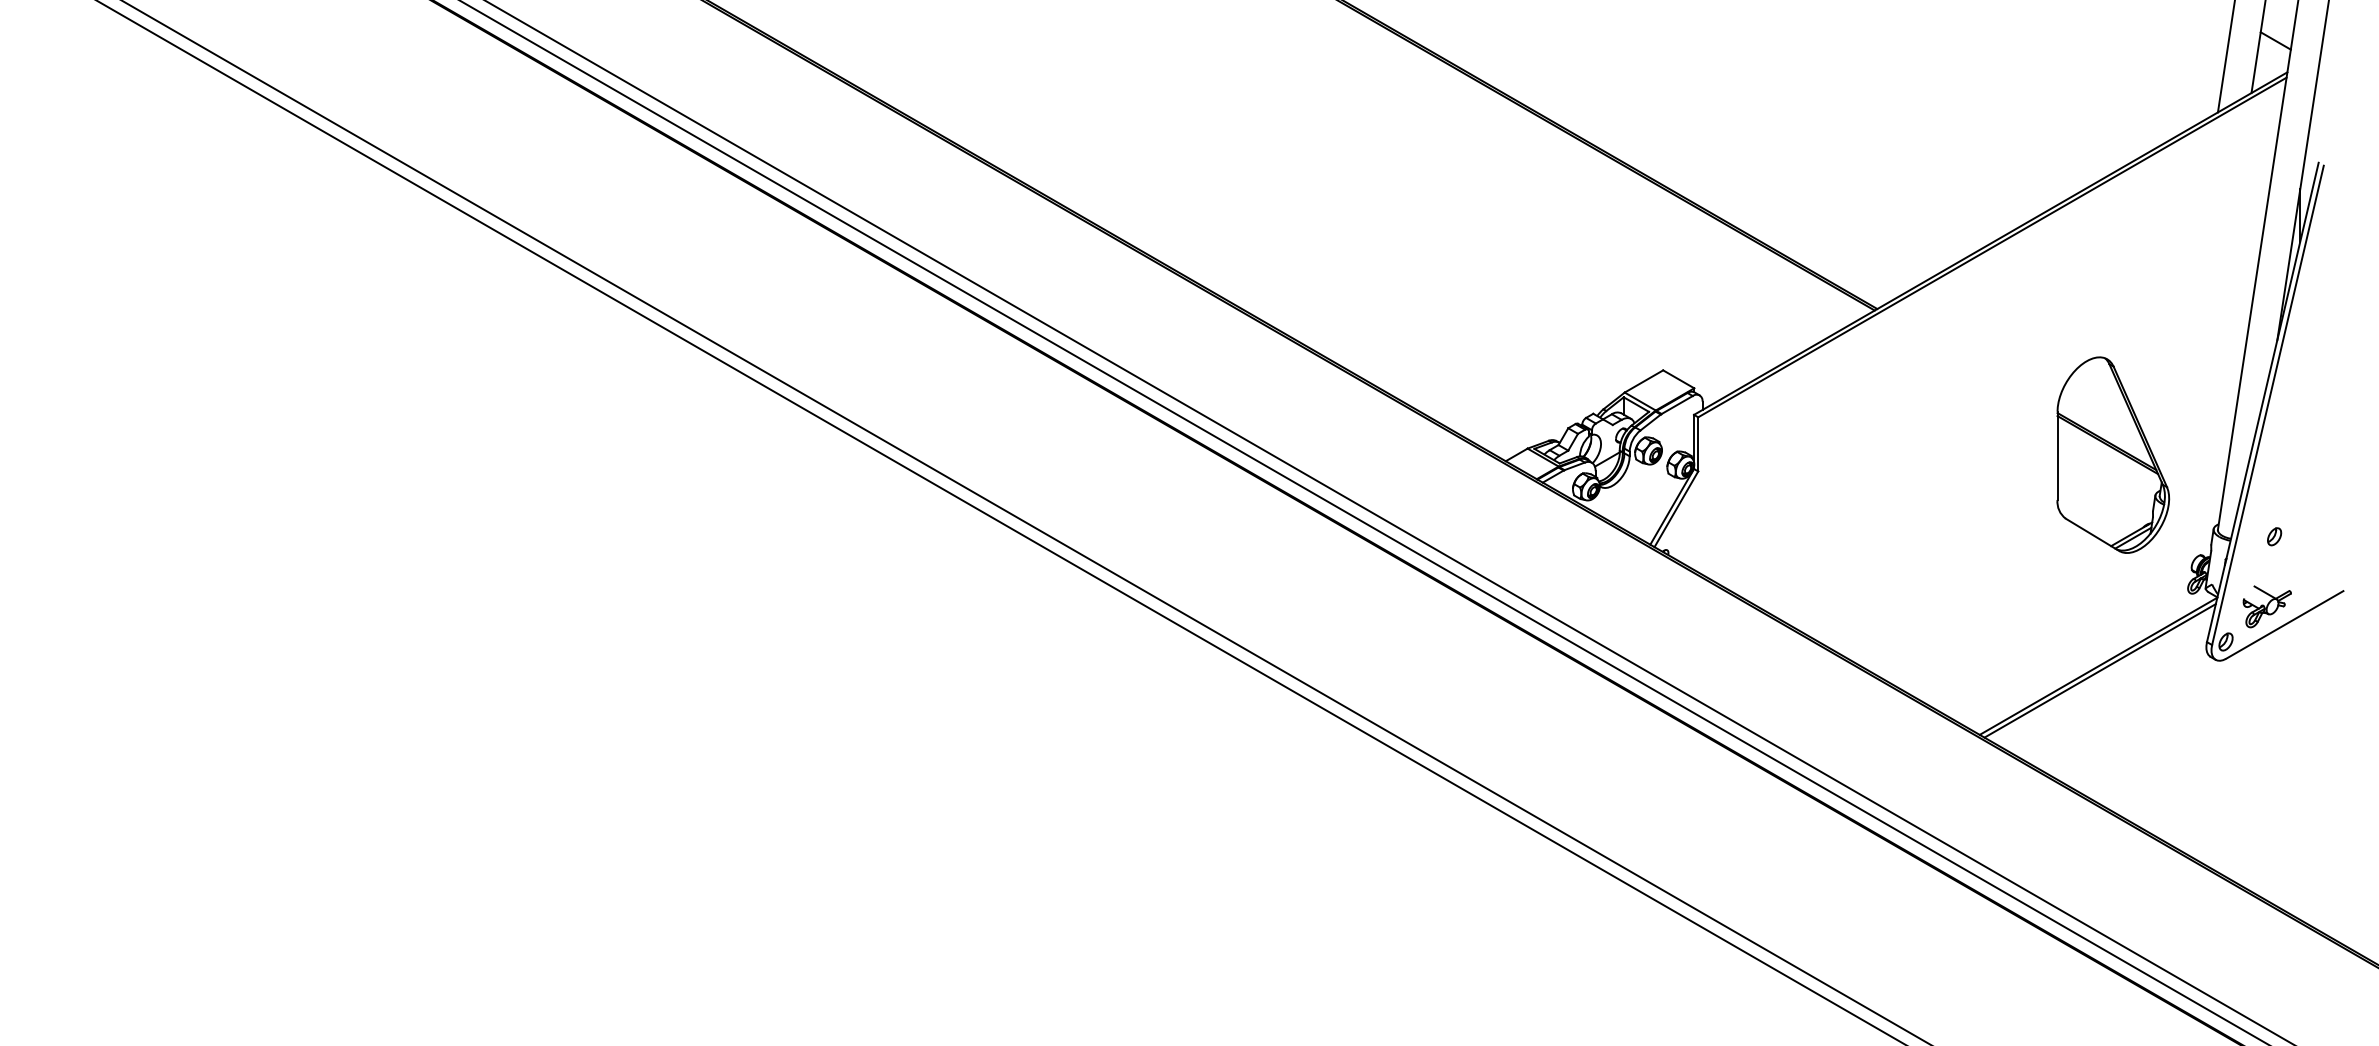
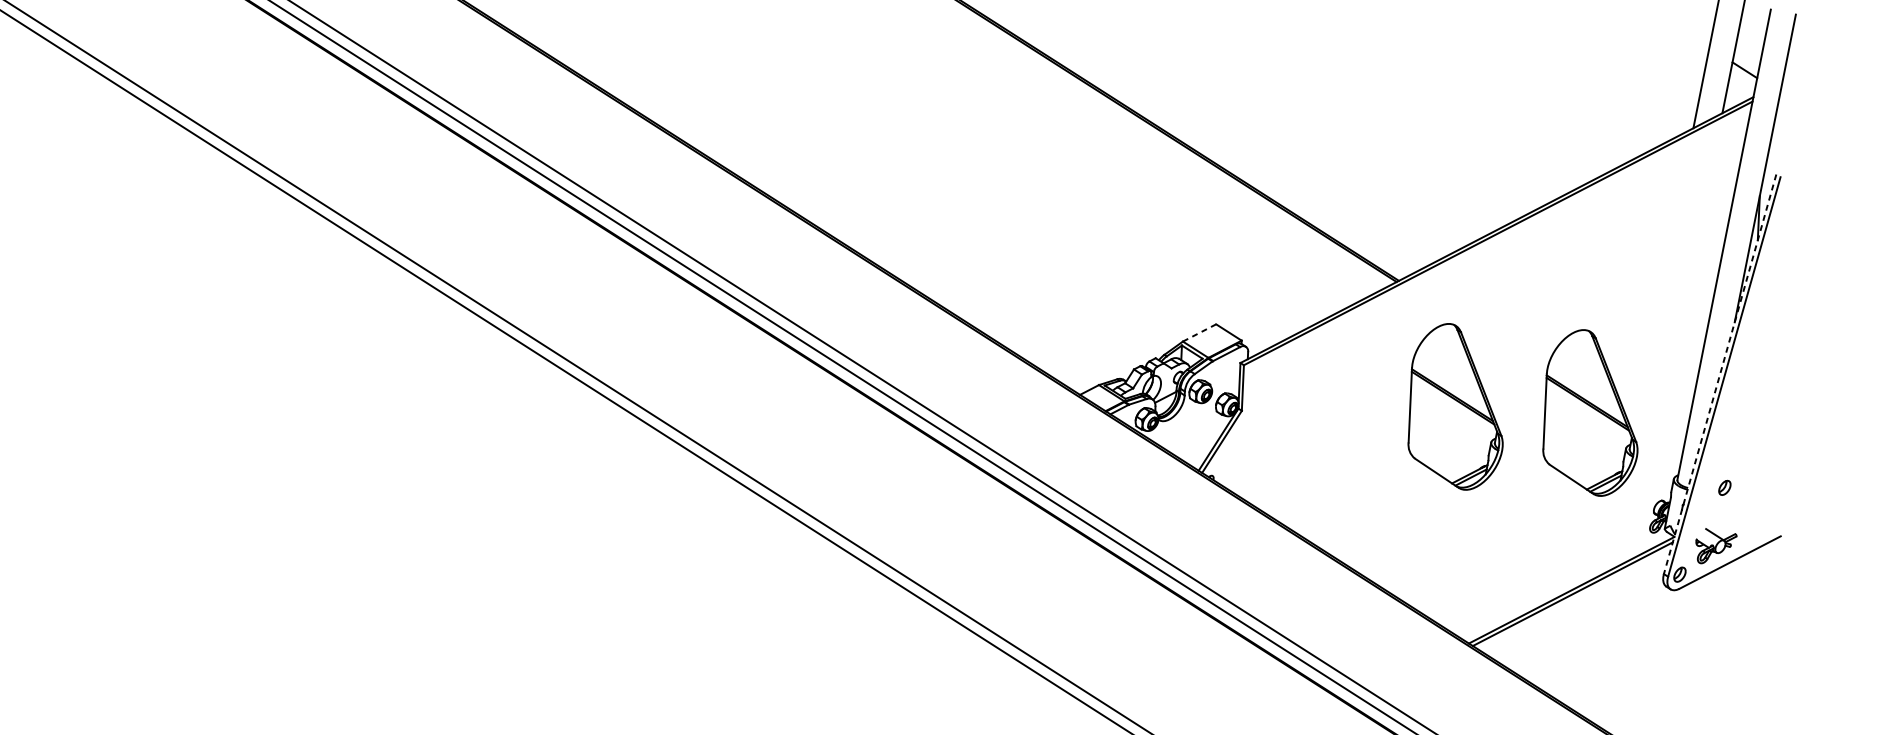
line: (1644, 381) -> (1200, 333), solid -> dashed
line: (2262, 402) -> (1719, 374), solid -> dashed
part: (1953, 454) -> (1457, 406), added

